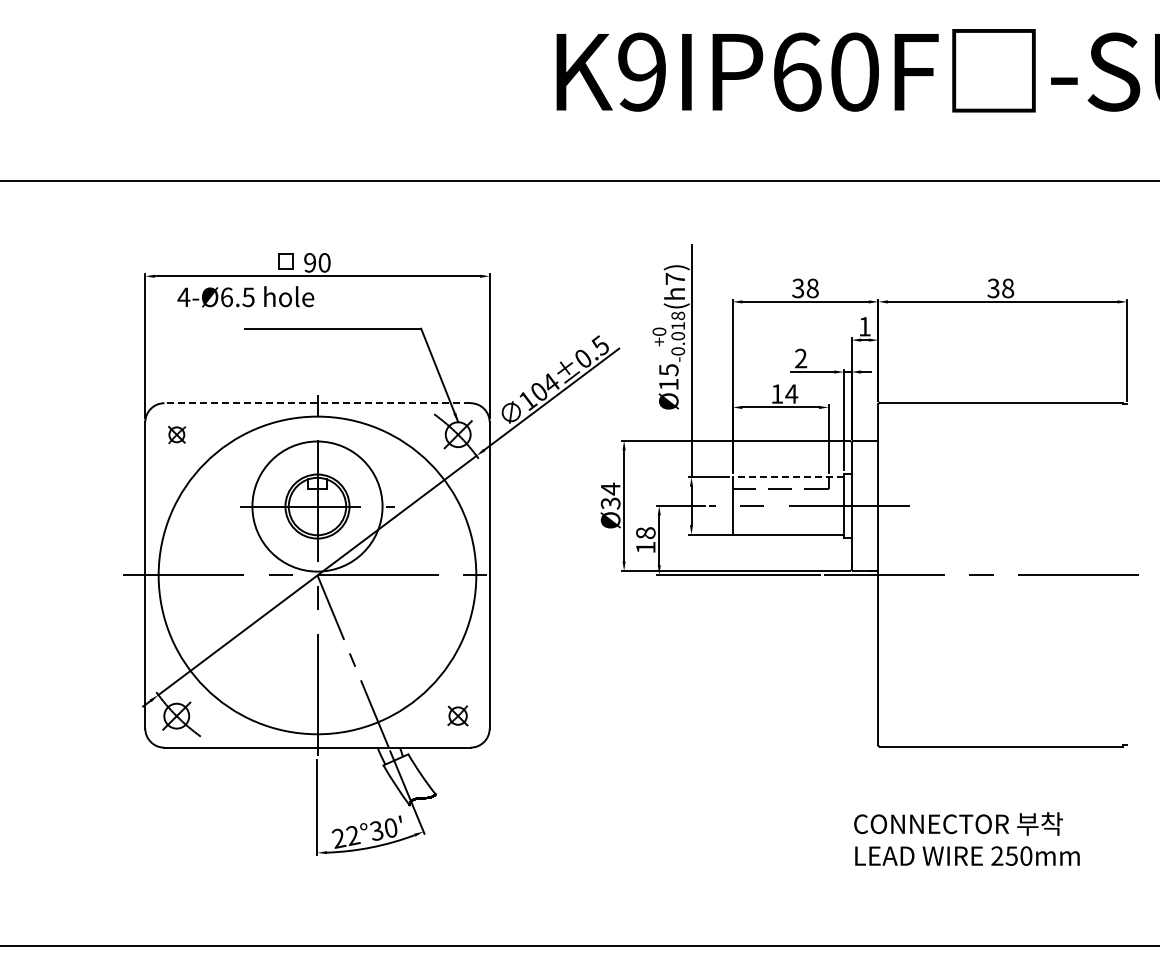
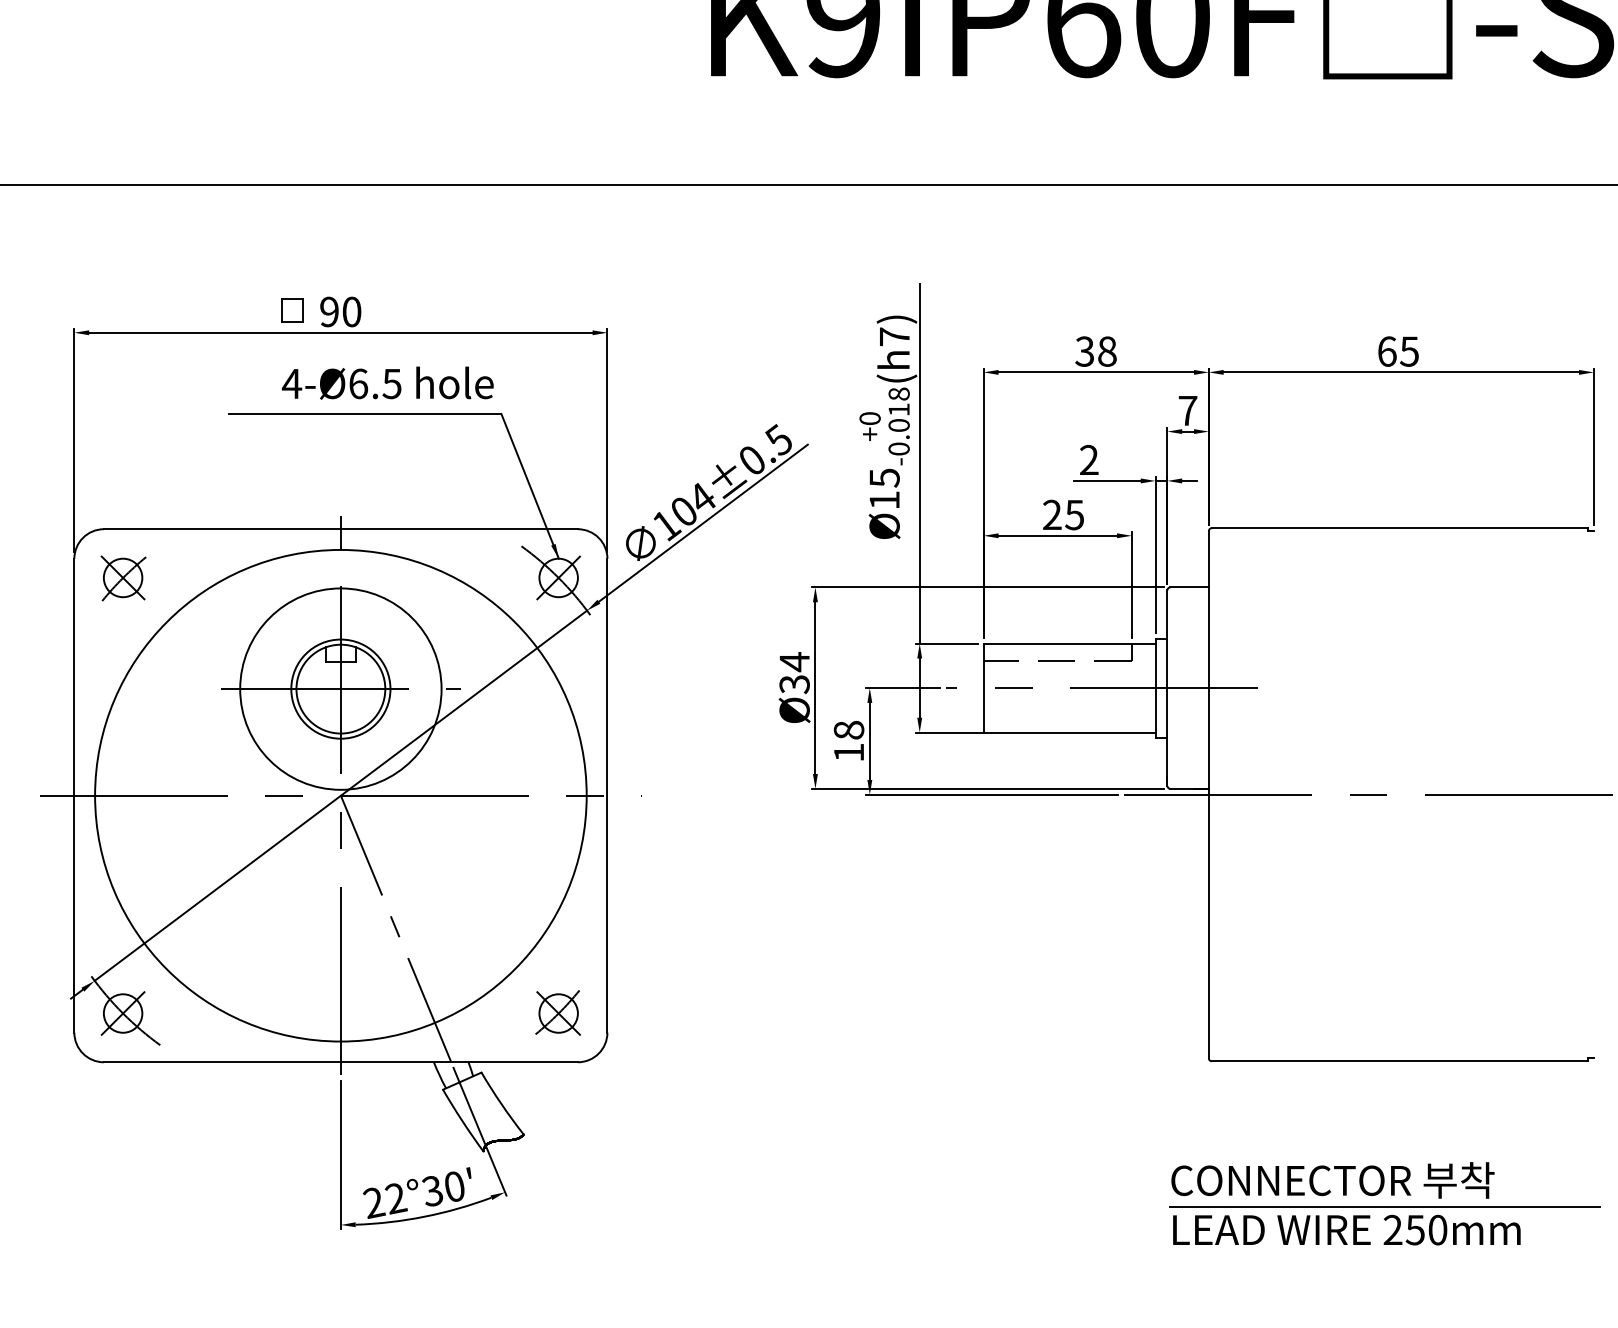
text: (1000, 288) -> (1397, 351), 38 -> 65
text: (245, 296) -> (387, 382), moved
text: (864, 326) -> (1187, 410), 1 -> 7
text: (784, 393) -> (1063, 514), 14 -> 25
line: (317, 403) -> (340, 529), dashed -> solid
part: (176, 434) -> (122, 577), size x1.67
line: (787, 477) -> (1068, 644), dashed -> solid
part: (457, 715) -> (557, 1012), size x1.43
line: (991, 841) -> (1383, 1207), added

